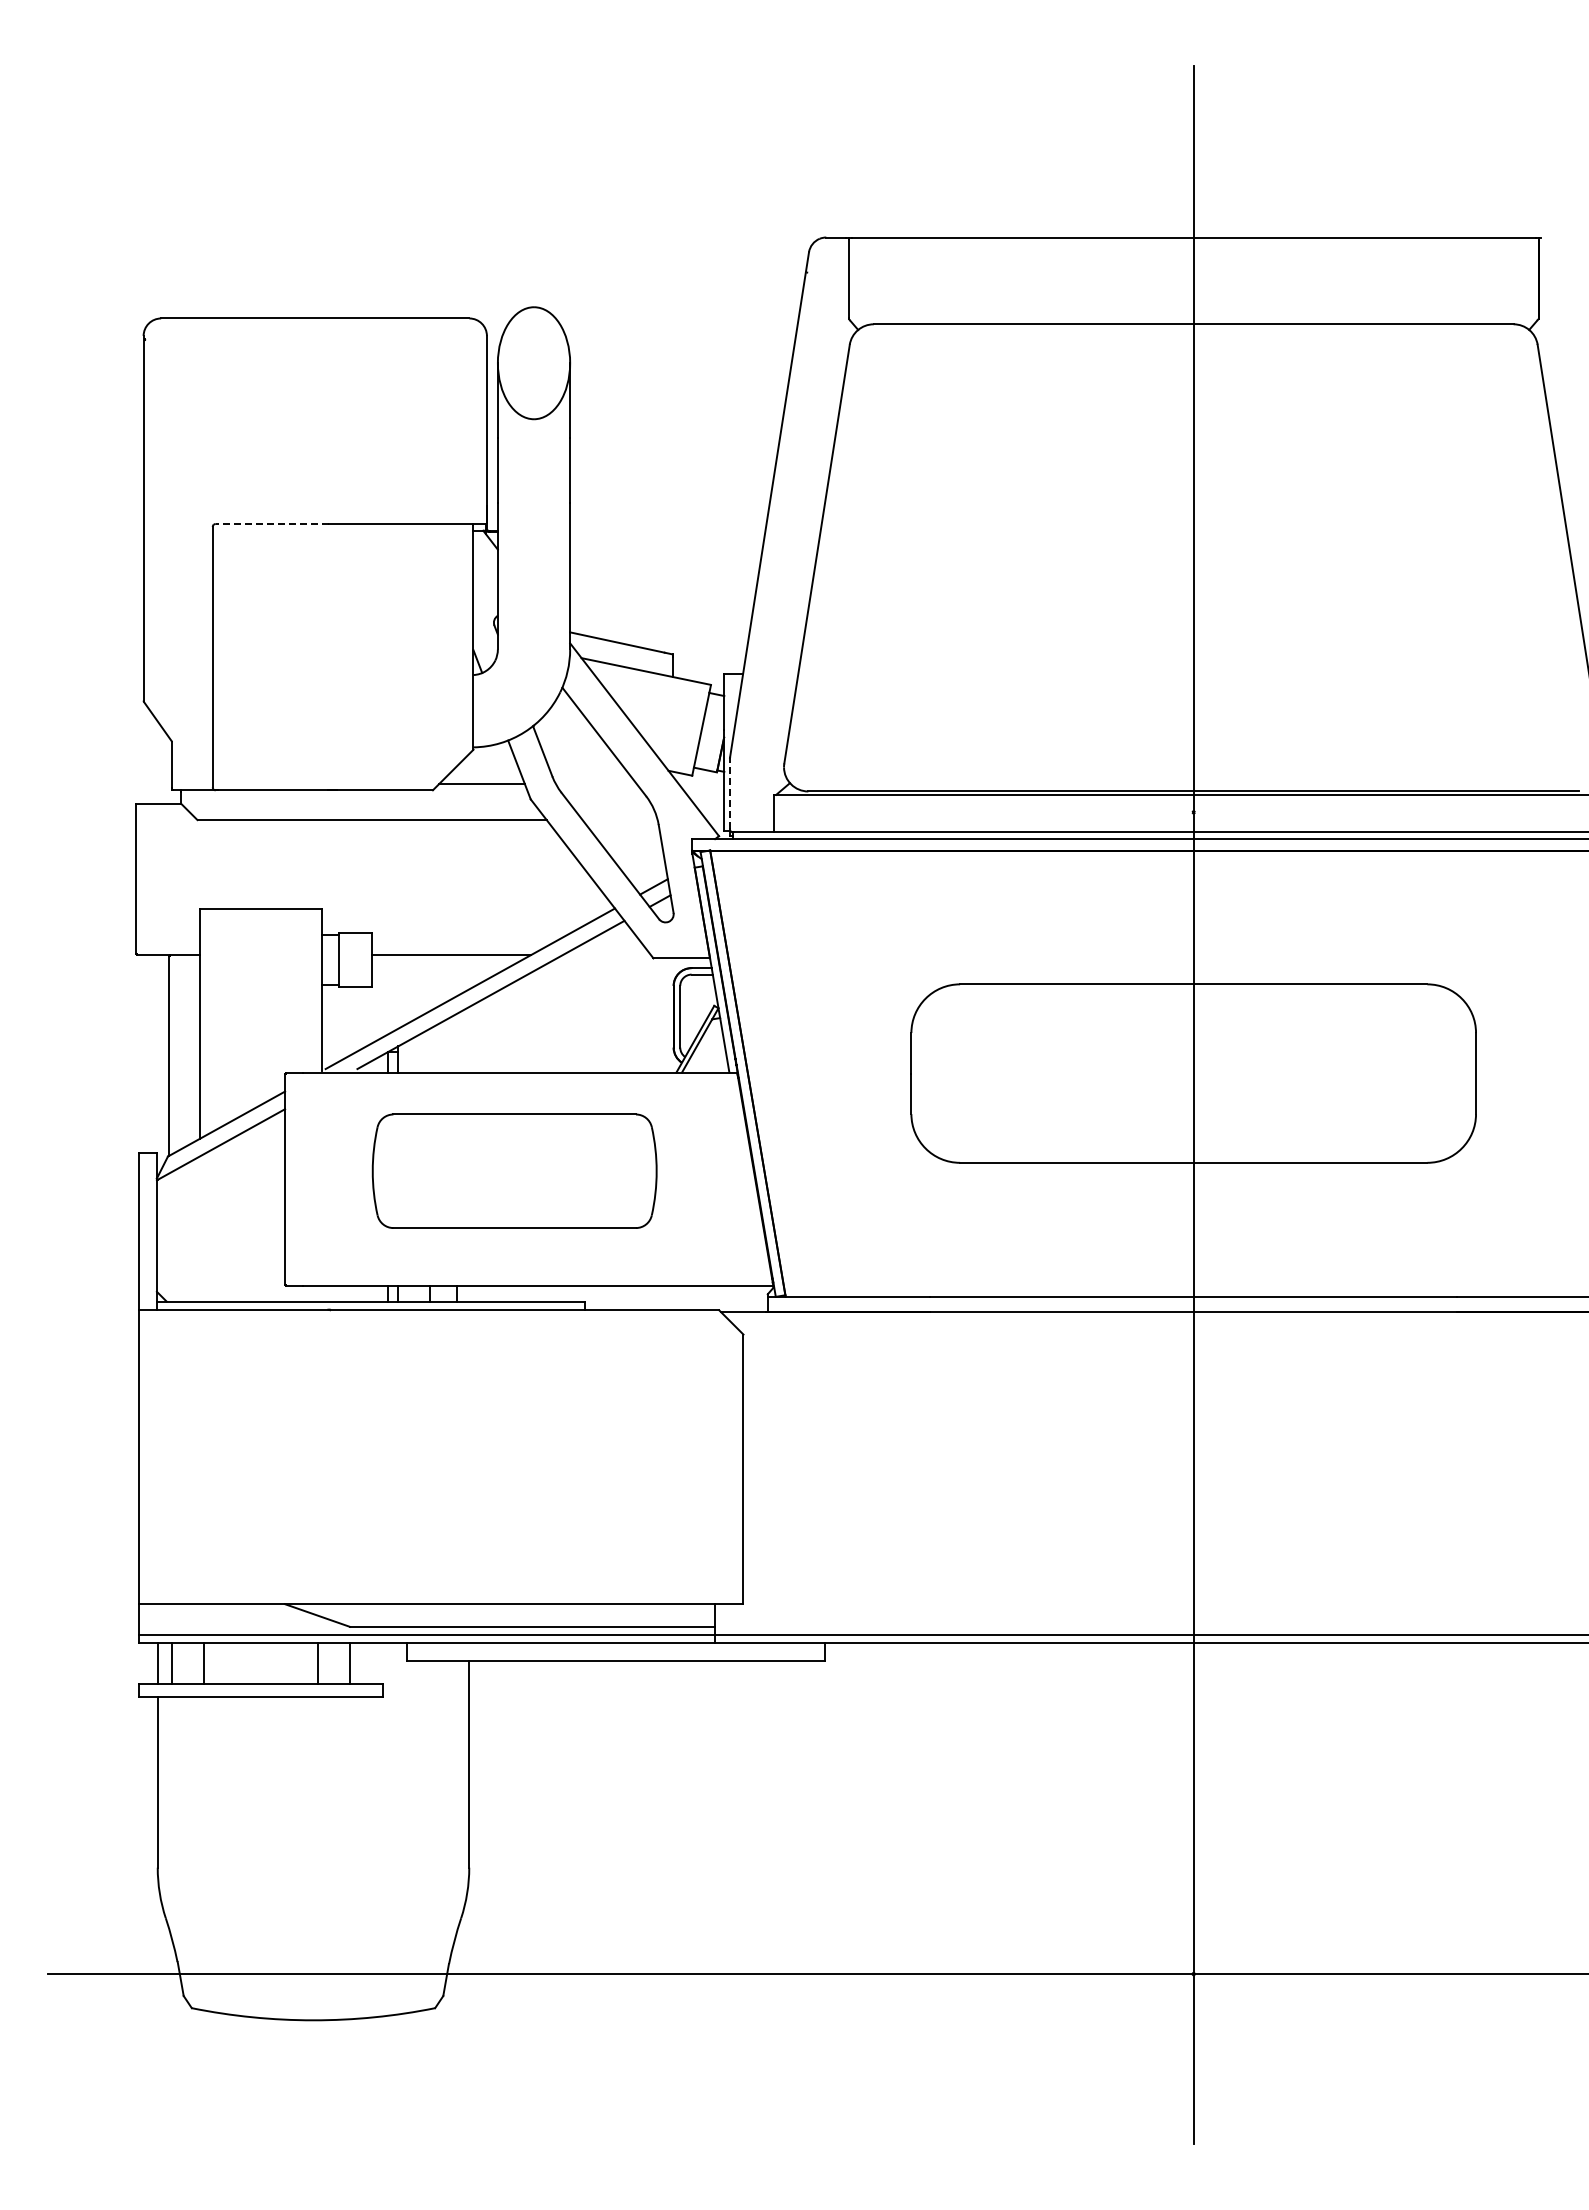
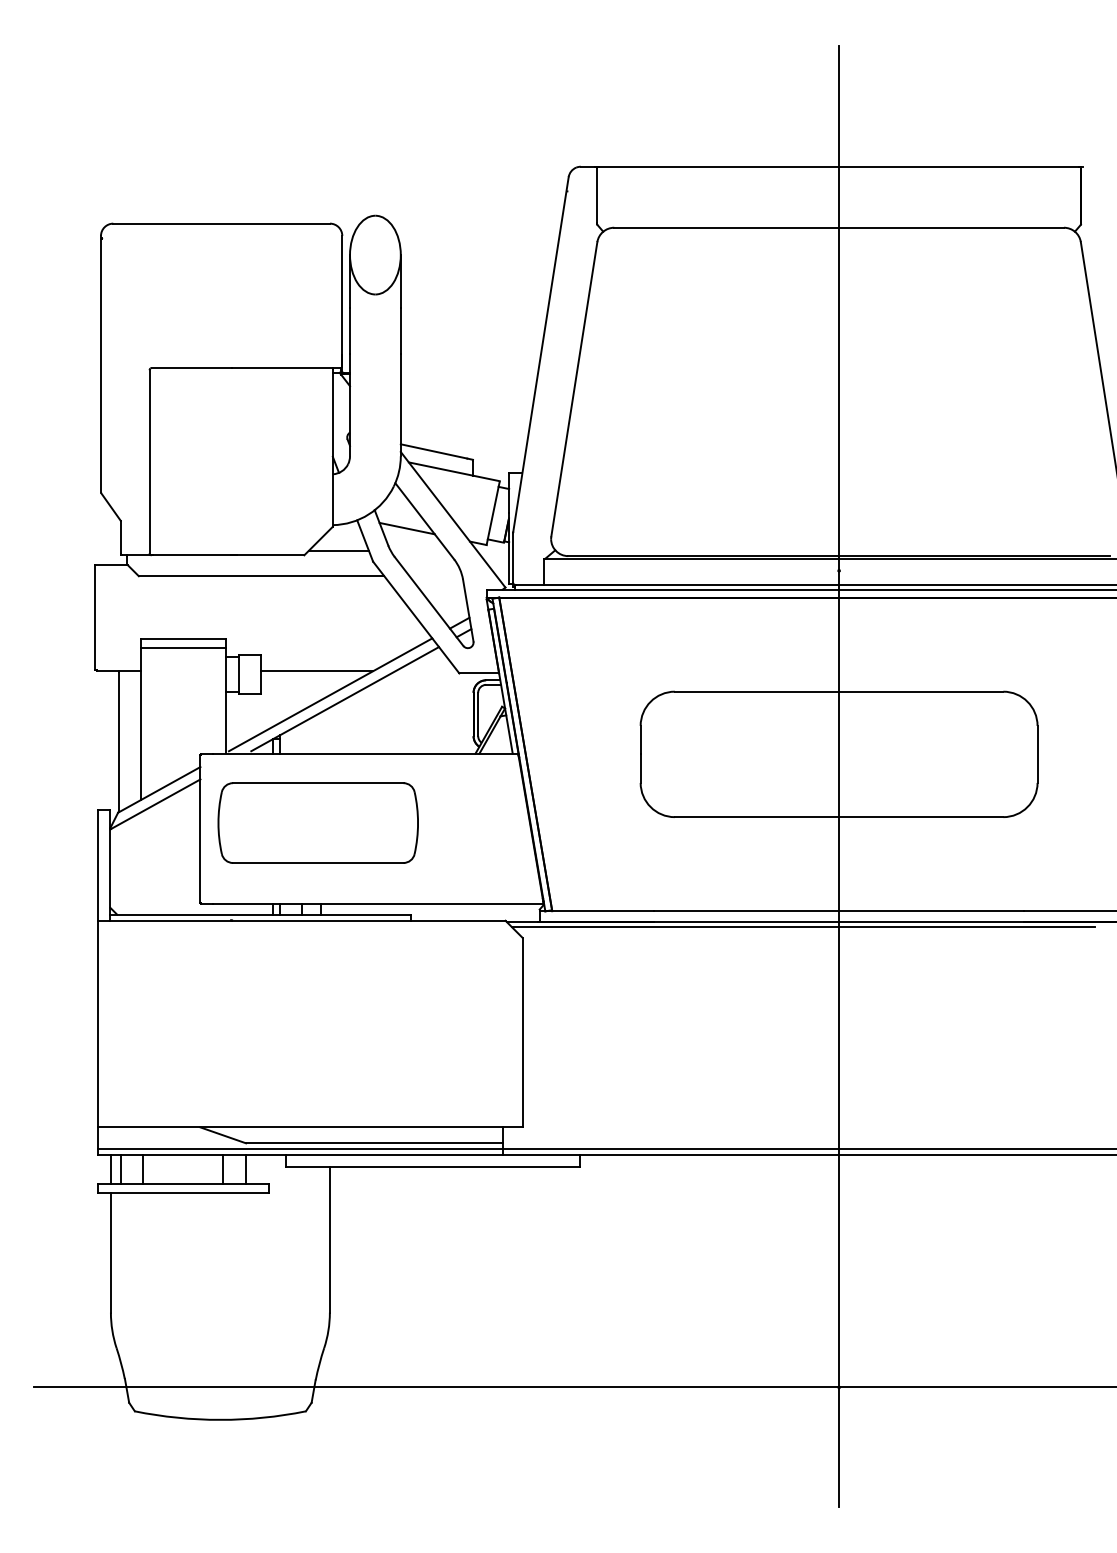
line: (272, 524) -> (191, 368), dashed -> solid
line: (579, 752) -> (407, 528), added
line: (730, 793) -> (513, 557), dashed -> solid
line: (260, 922) -> (183, 648), added
part: (514, 1170) -> (318, 822), moved
line: (1142, 1319) -> (803, 927), added

